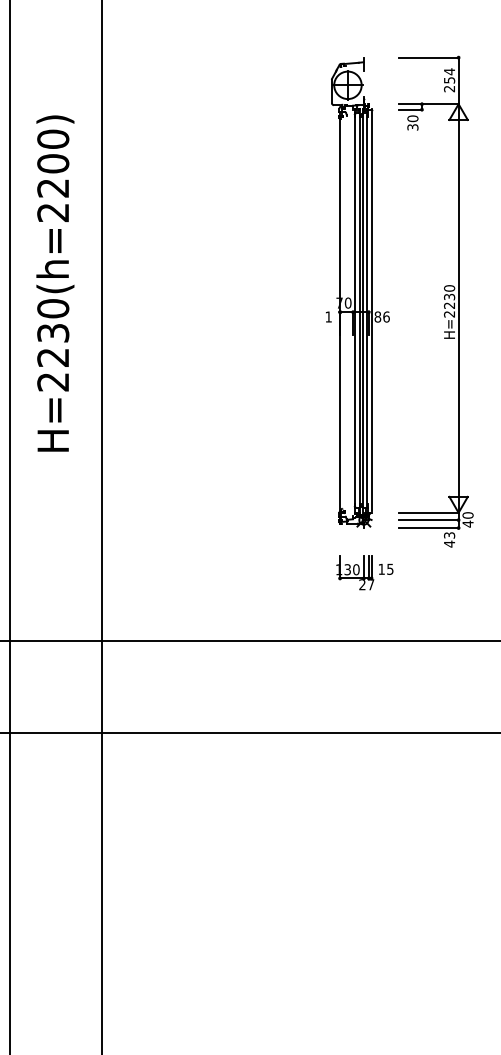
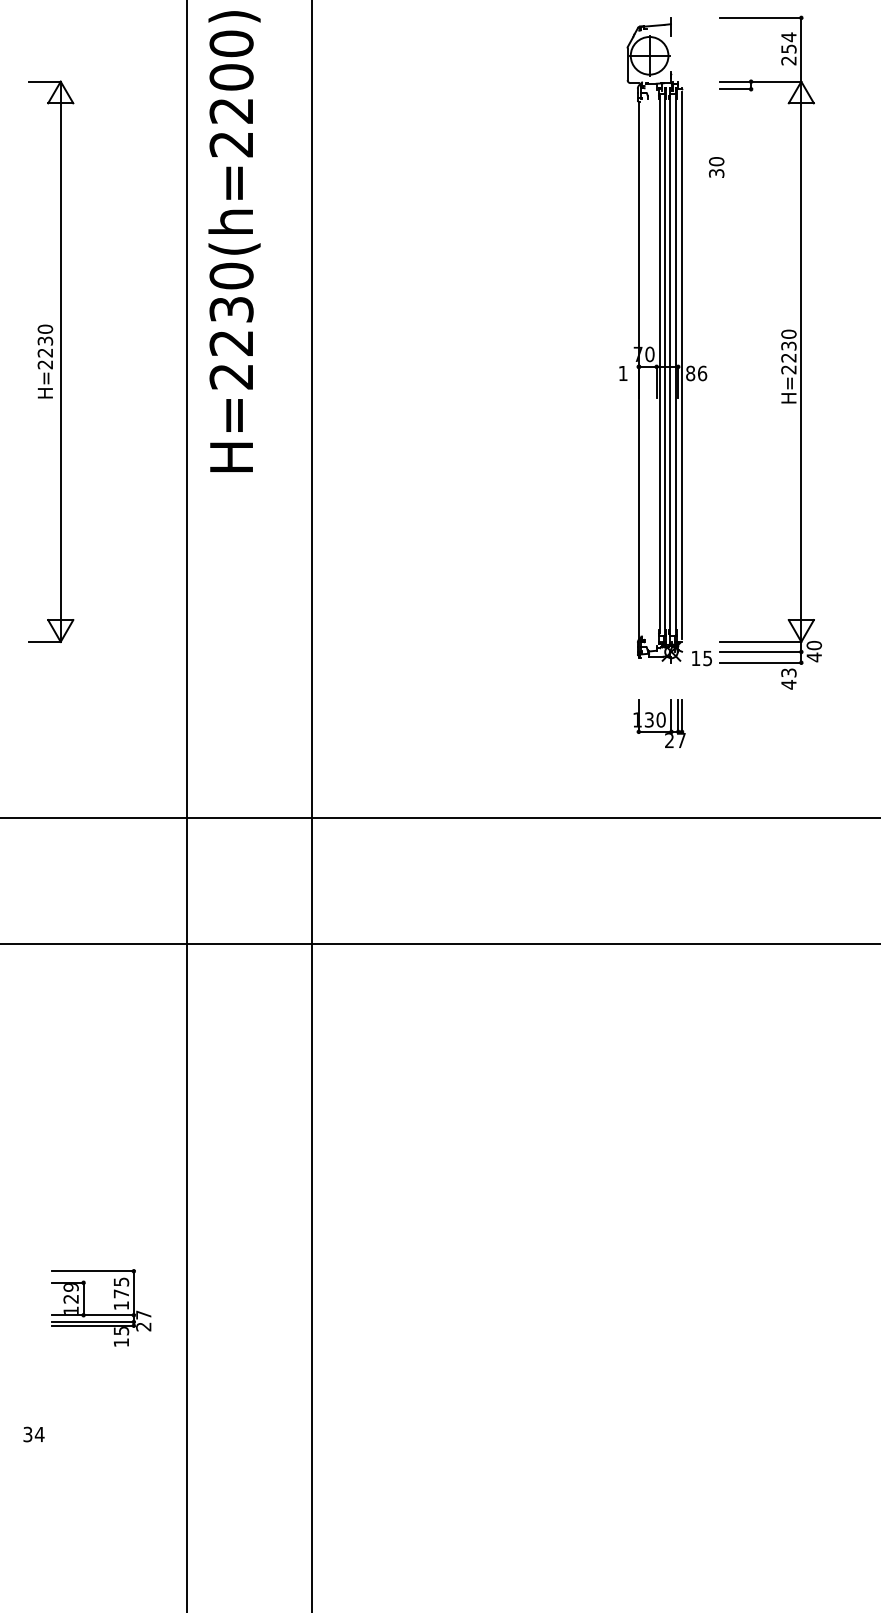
text: (412, 123) -> (716, 167), moved
text: (55, 283) -> (234, 241), moved
text: (385, 569) -> (701, 658), moved

